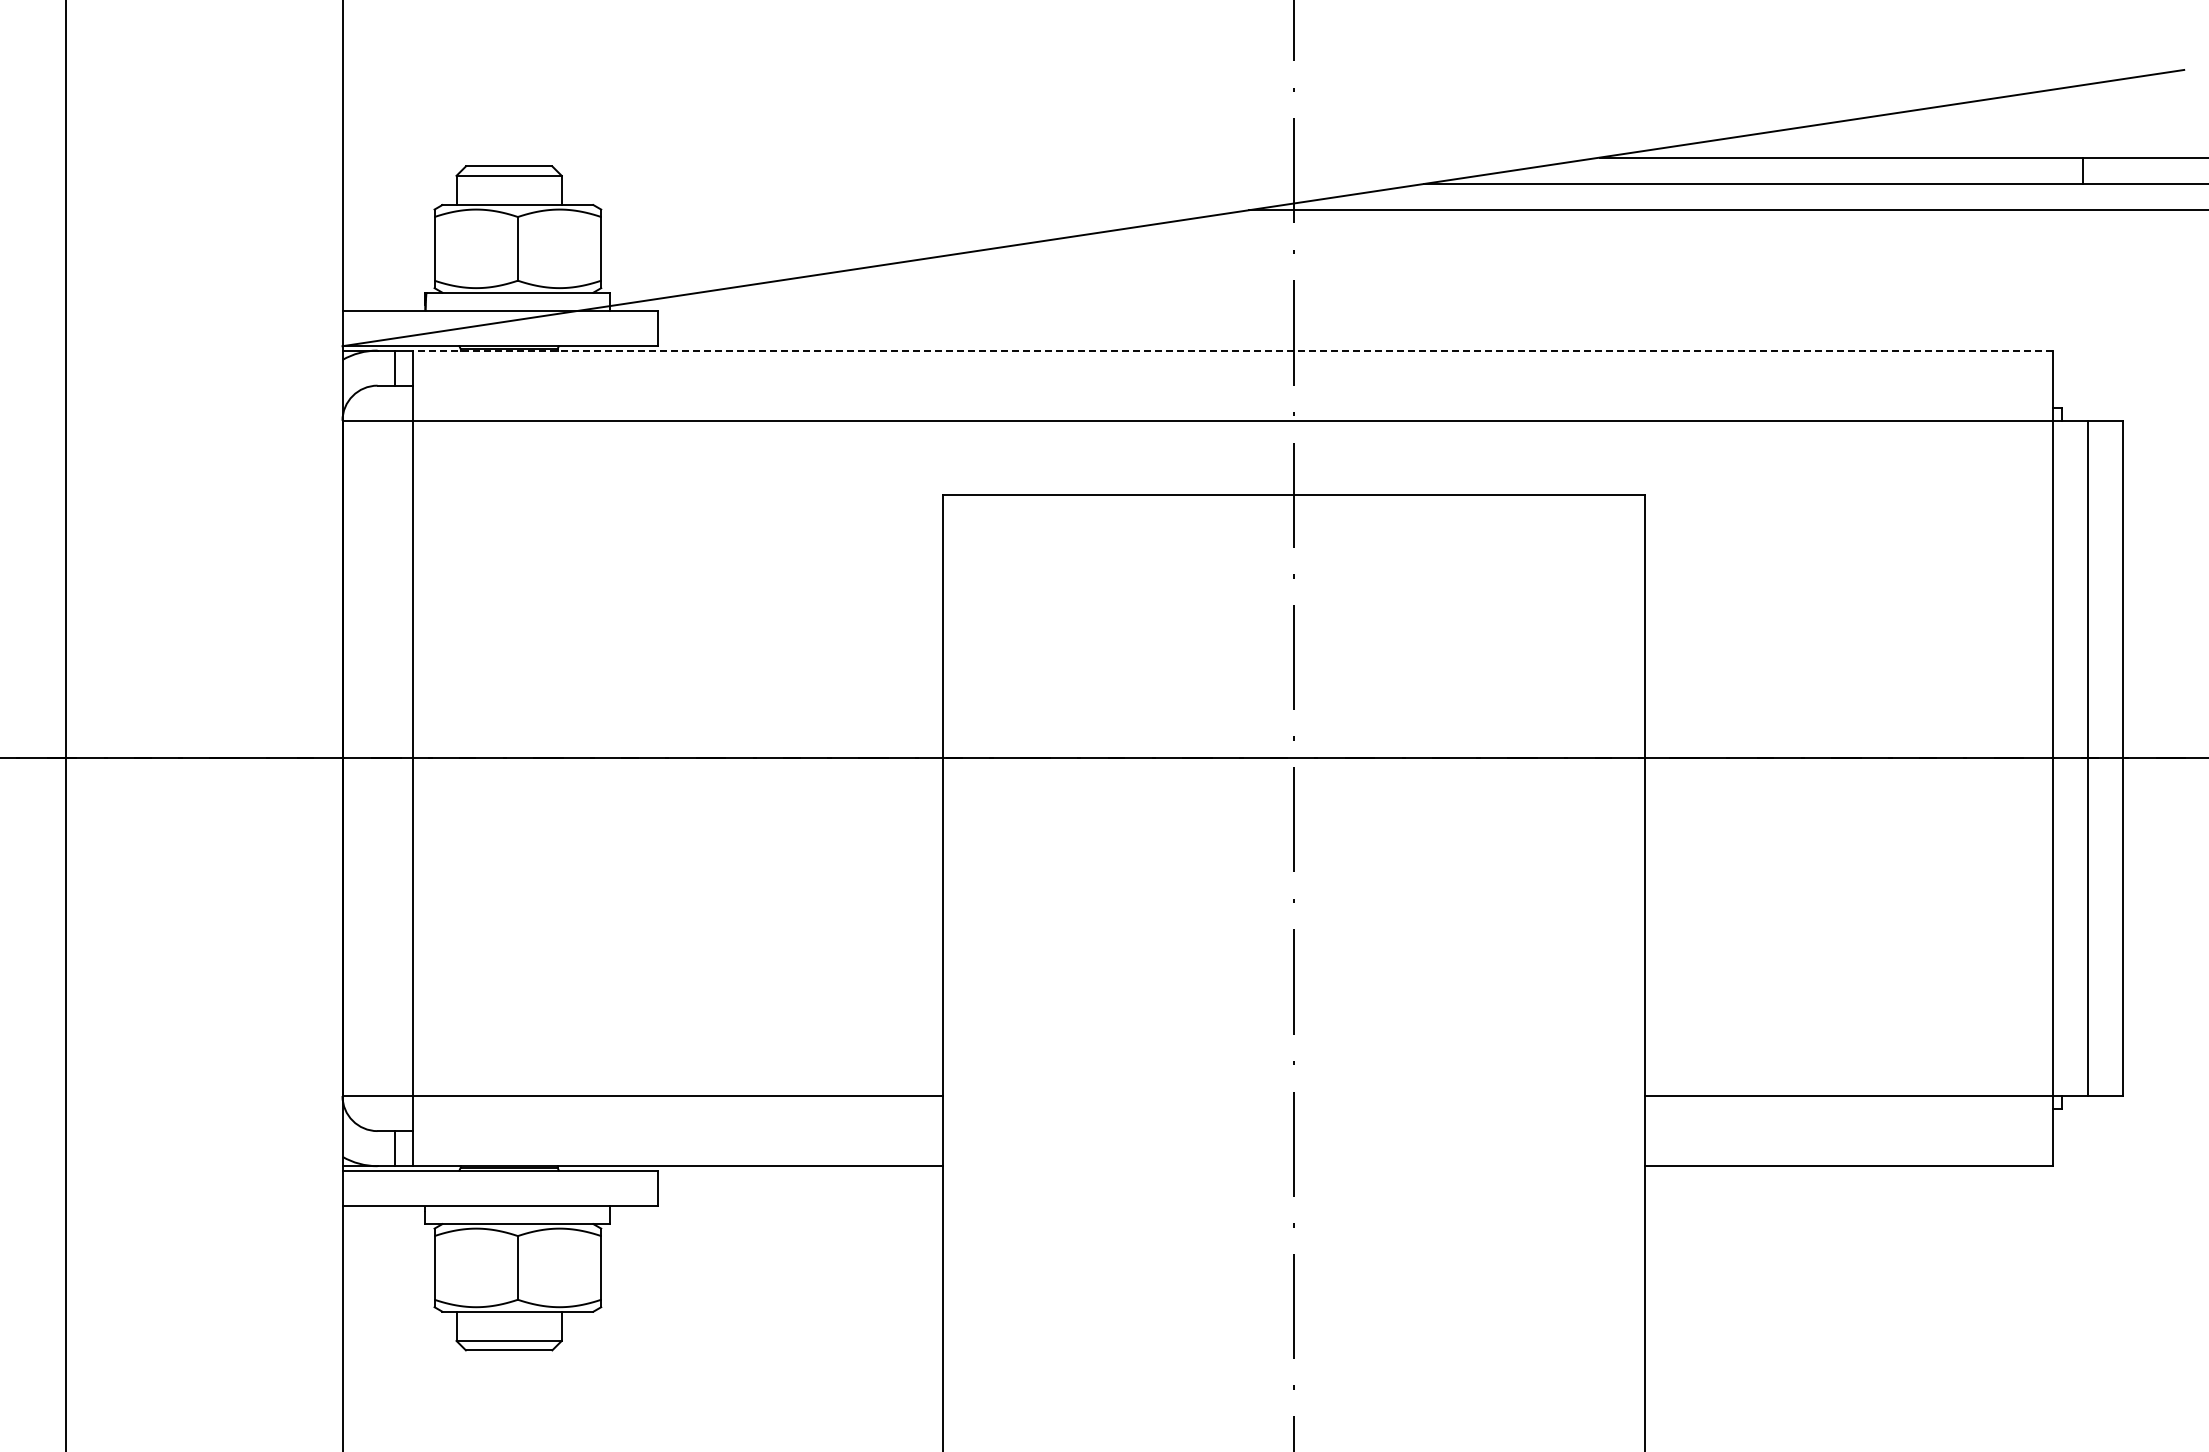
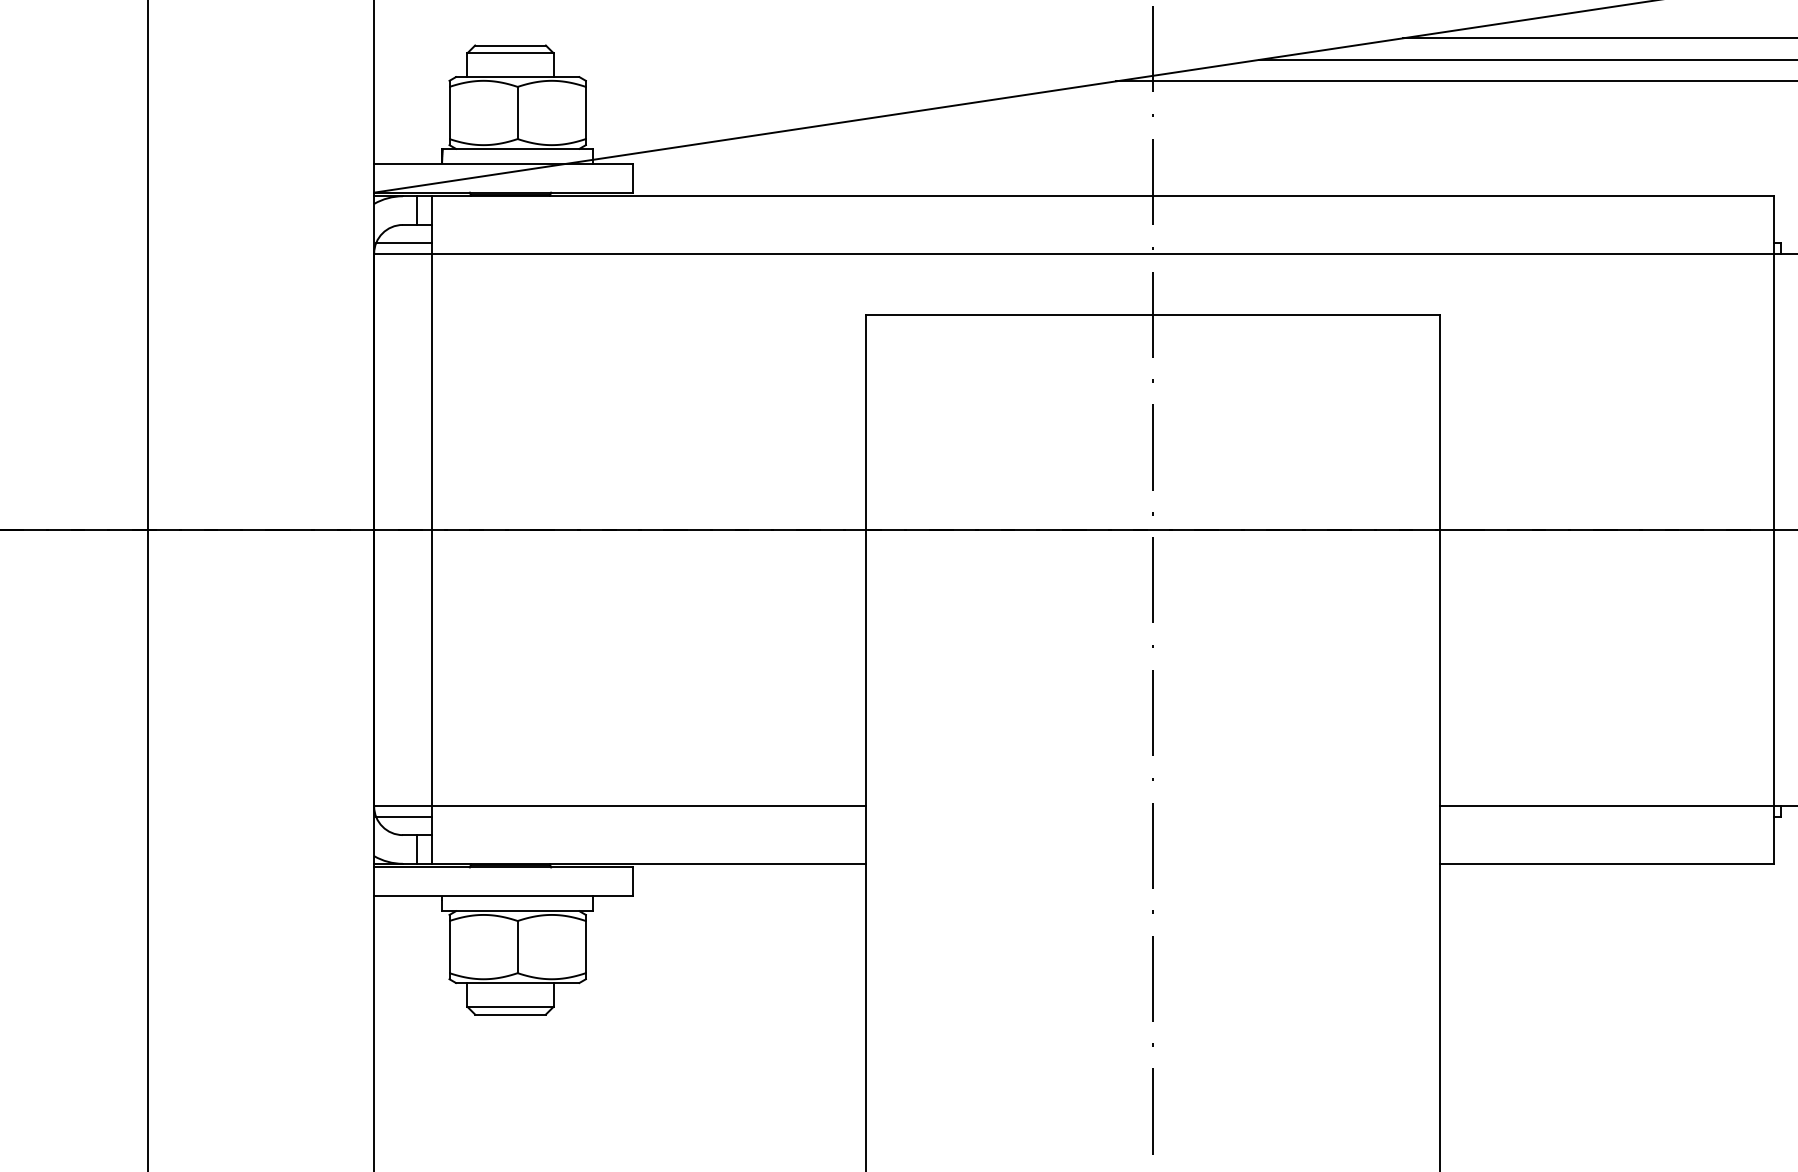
line: (1232, 350) -> (1102, 196), dashed -> solid
line: (378, 407) -> (403, 242), added
line: (378, 1109) -> (403, 817), added

